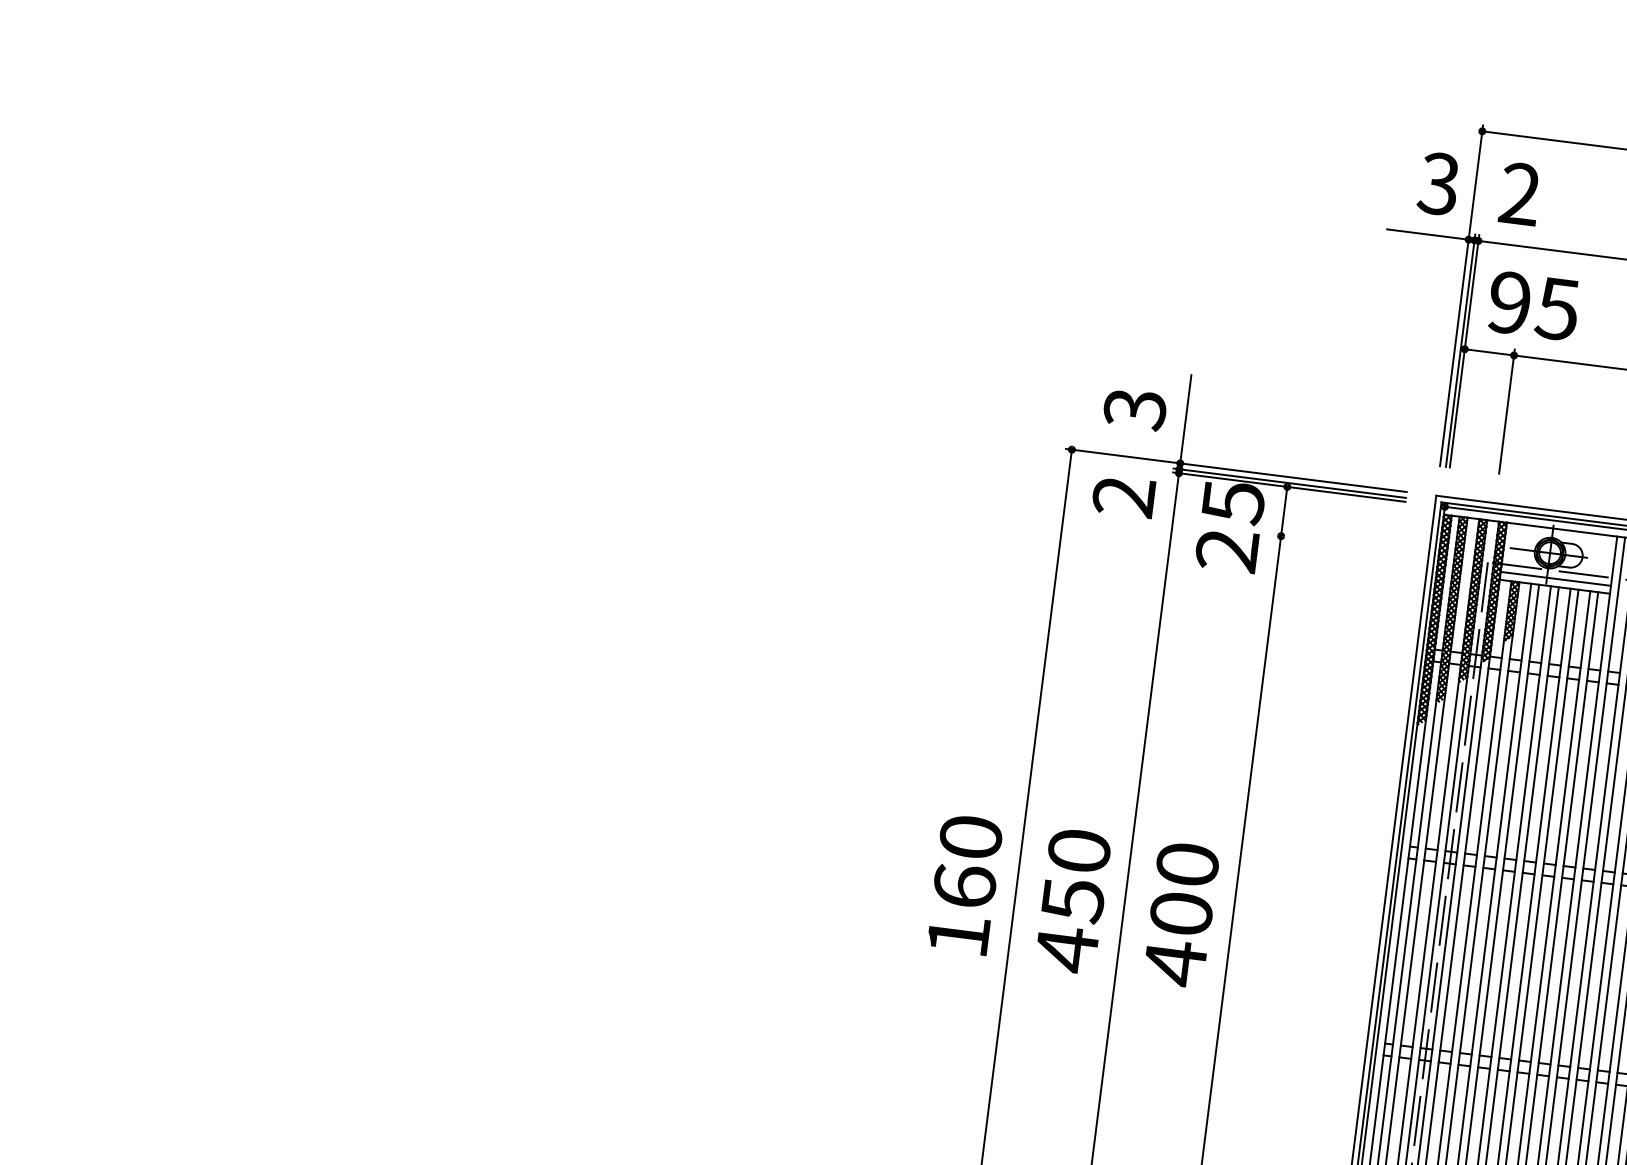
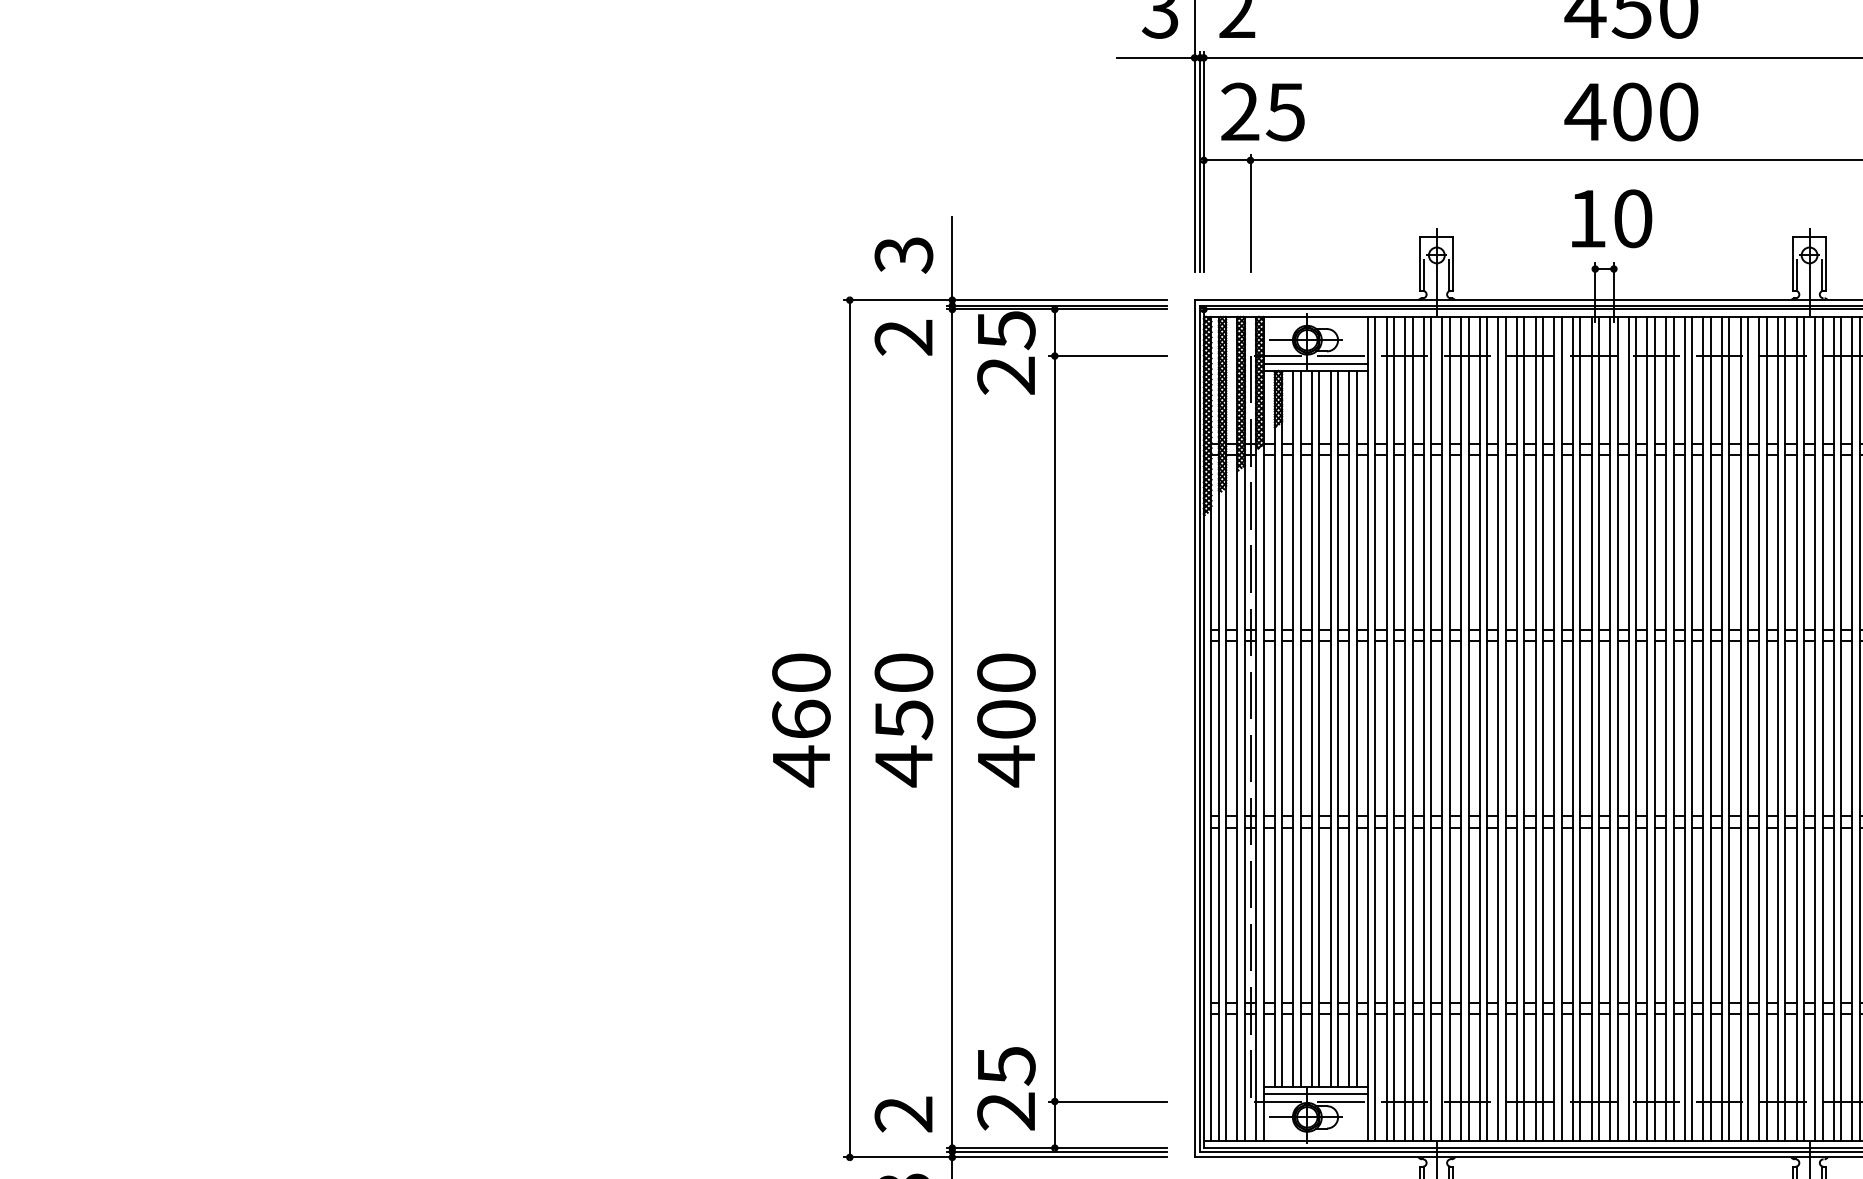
text: (1510, 302) -> (1240, 111), 95 -> 25
line: (1336, 543) -> (1107, 356), added
text: (958, 936) -> (801, 766), 160 -> 460

